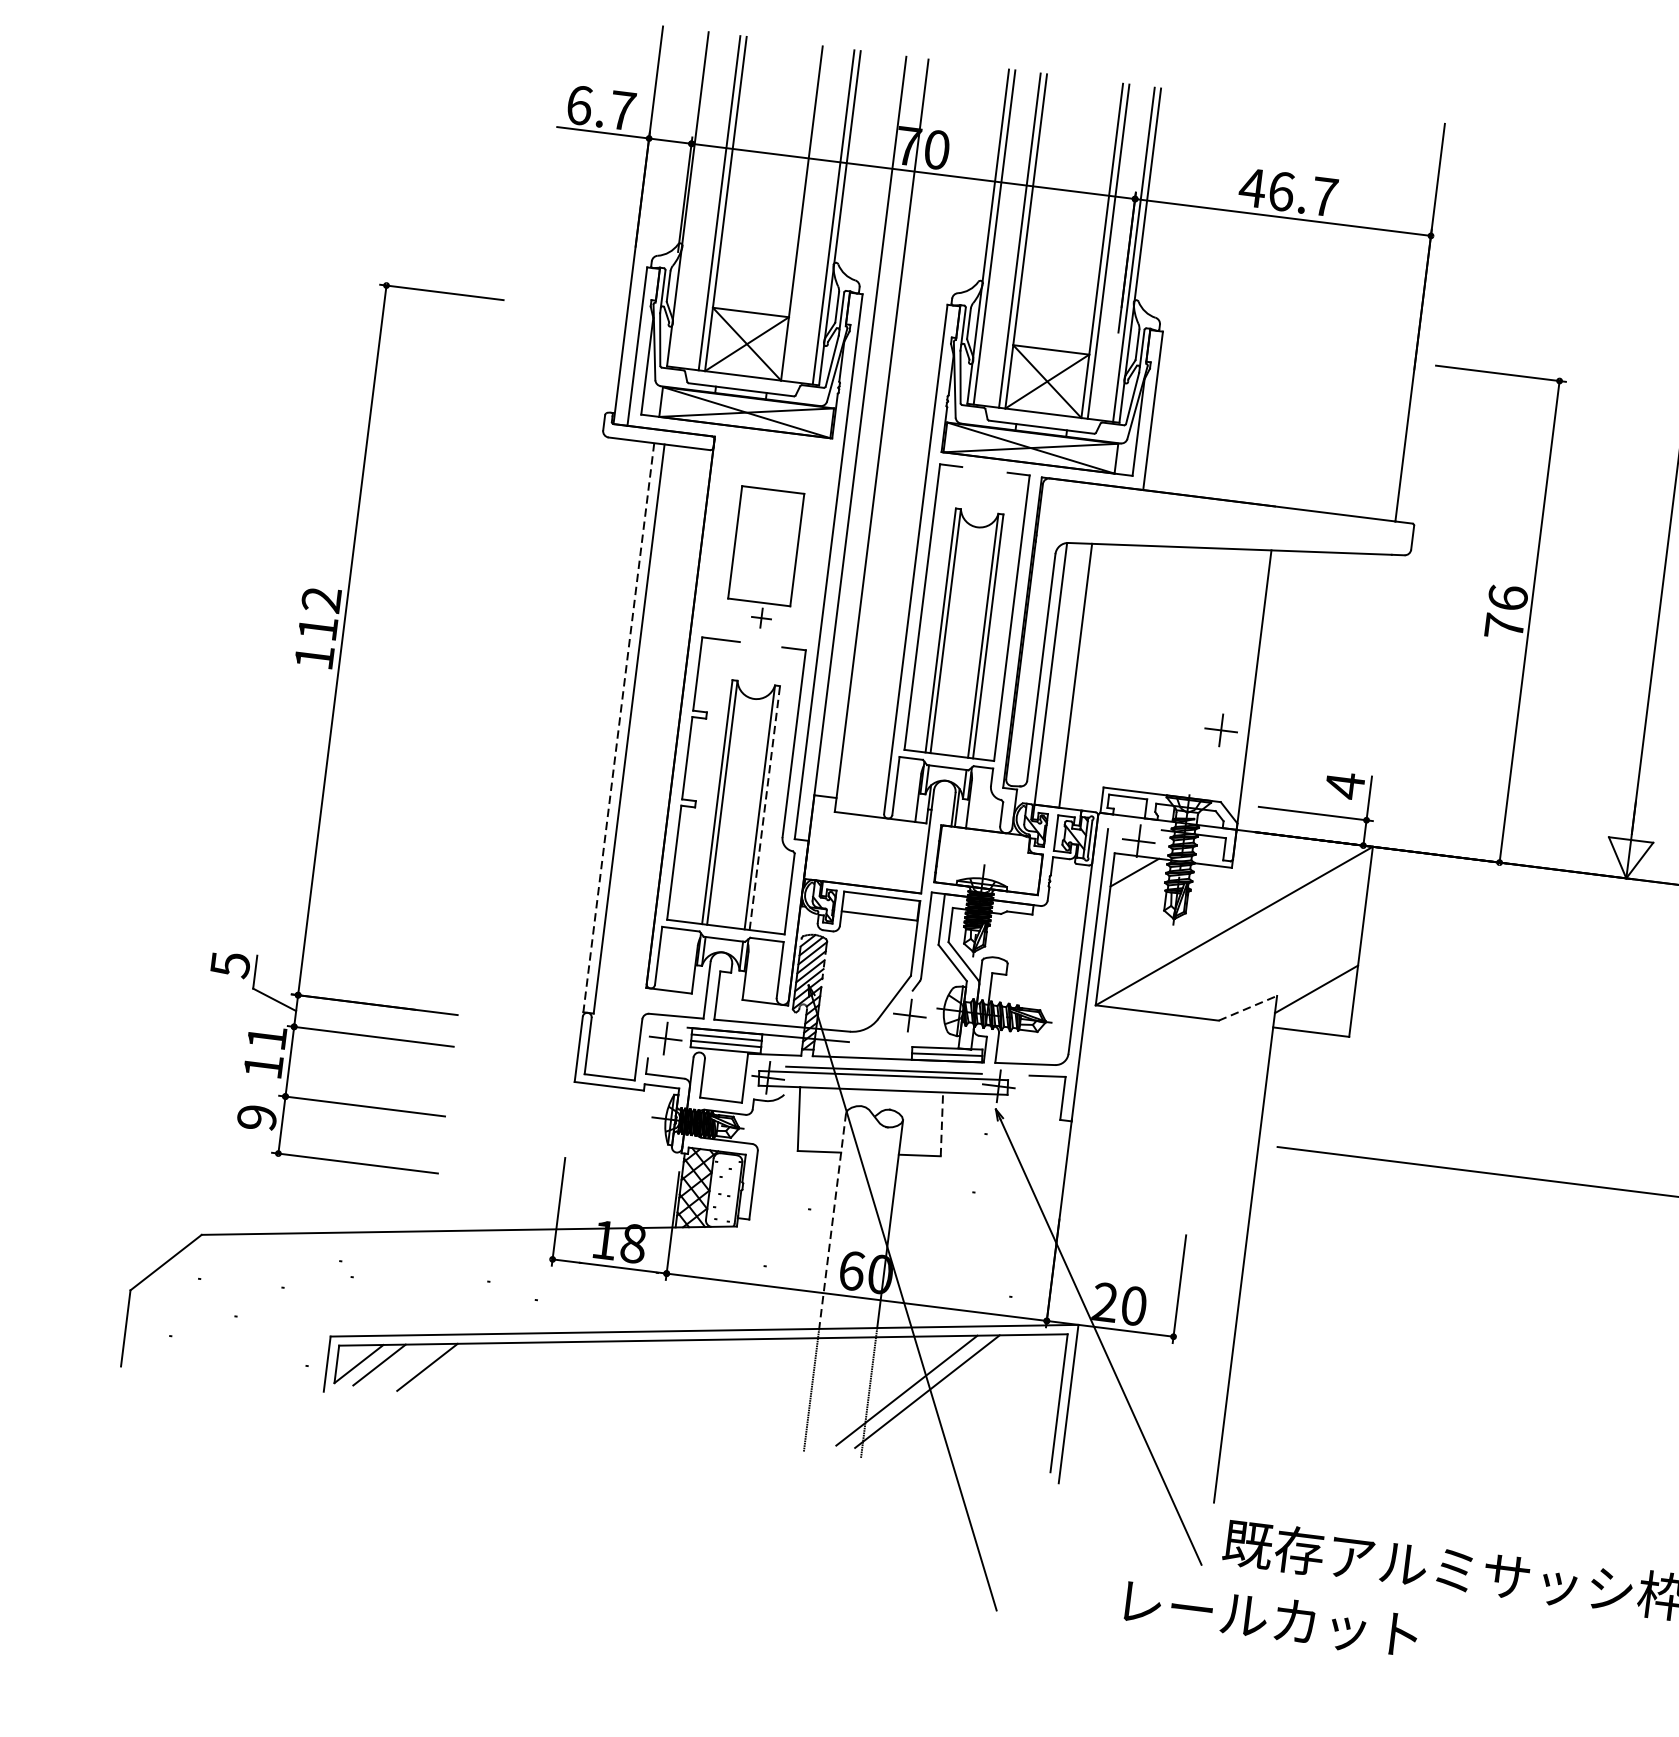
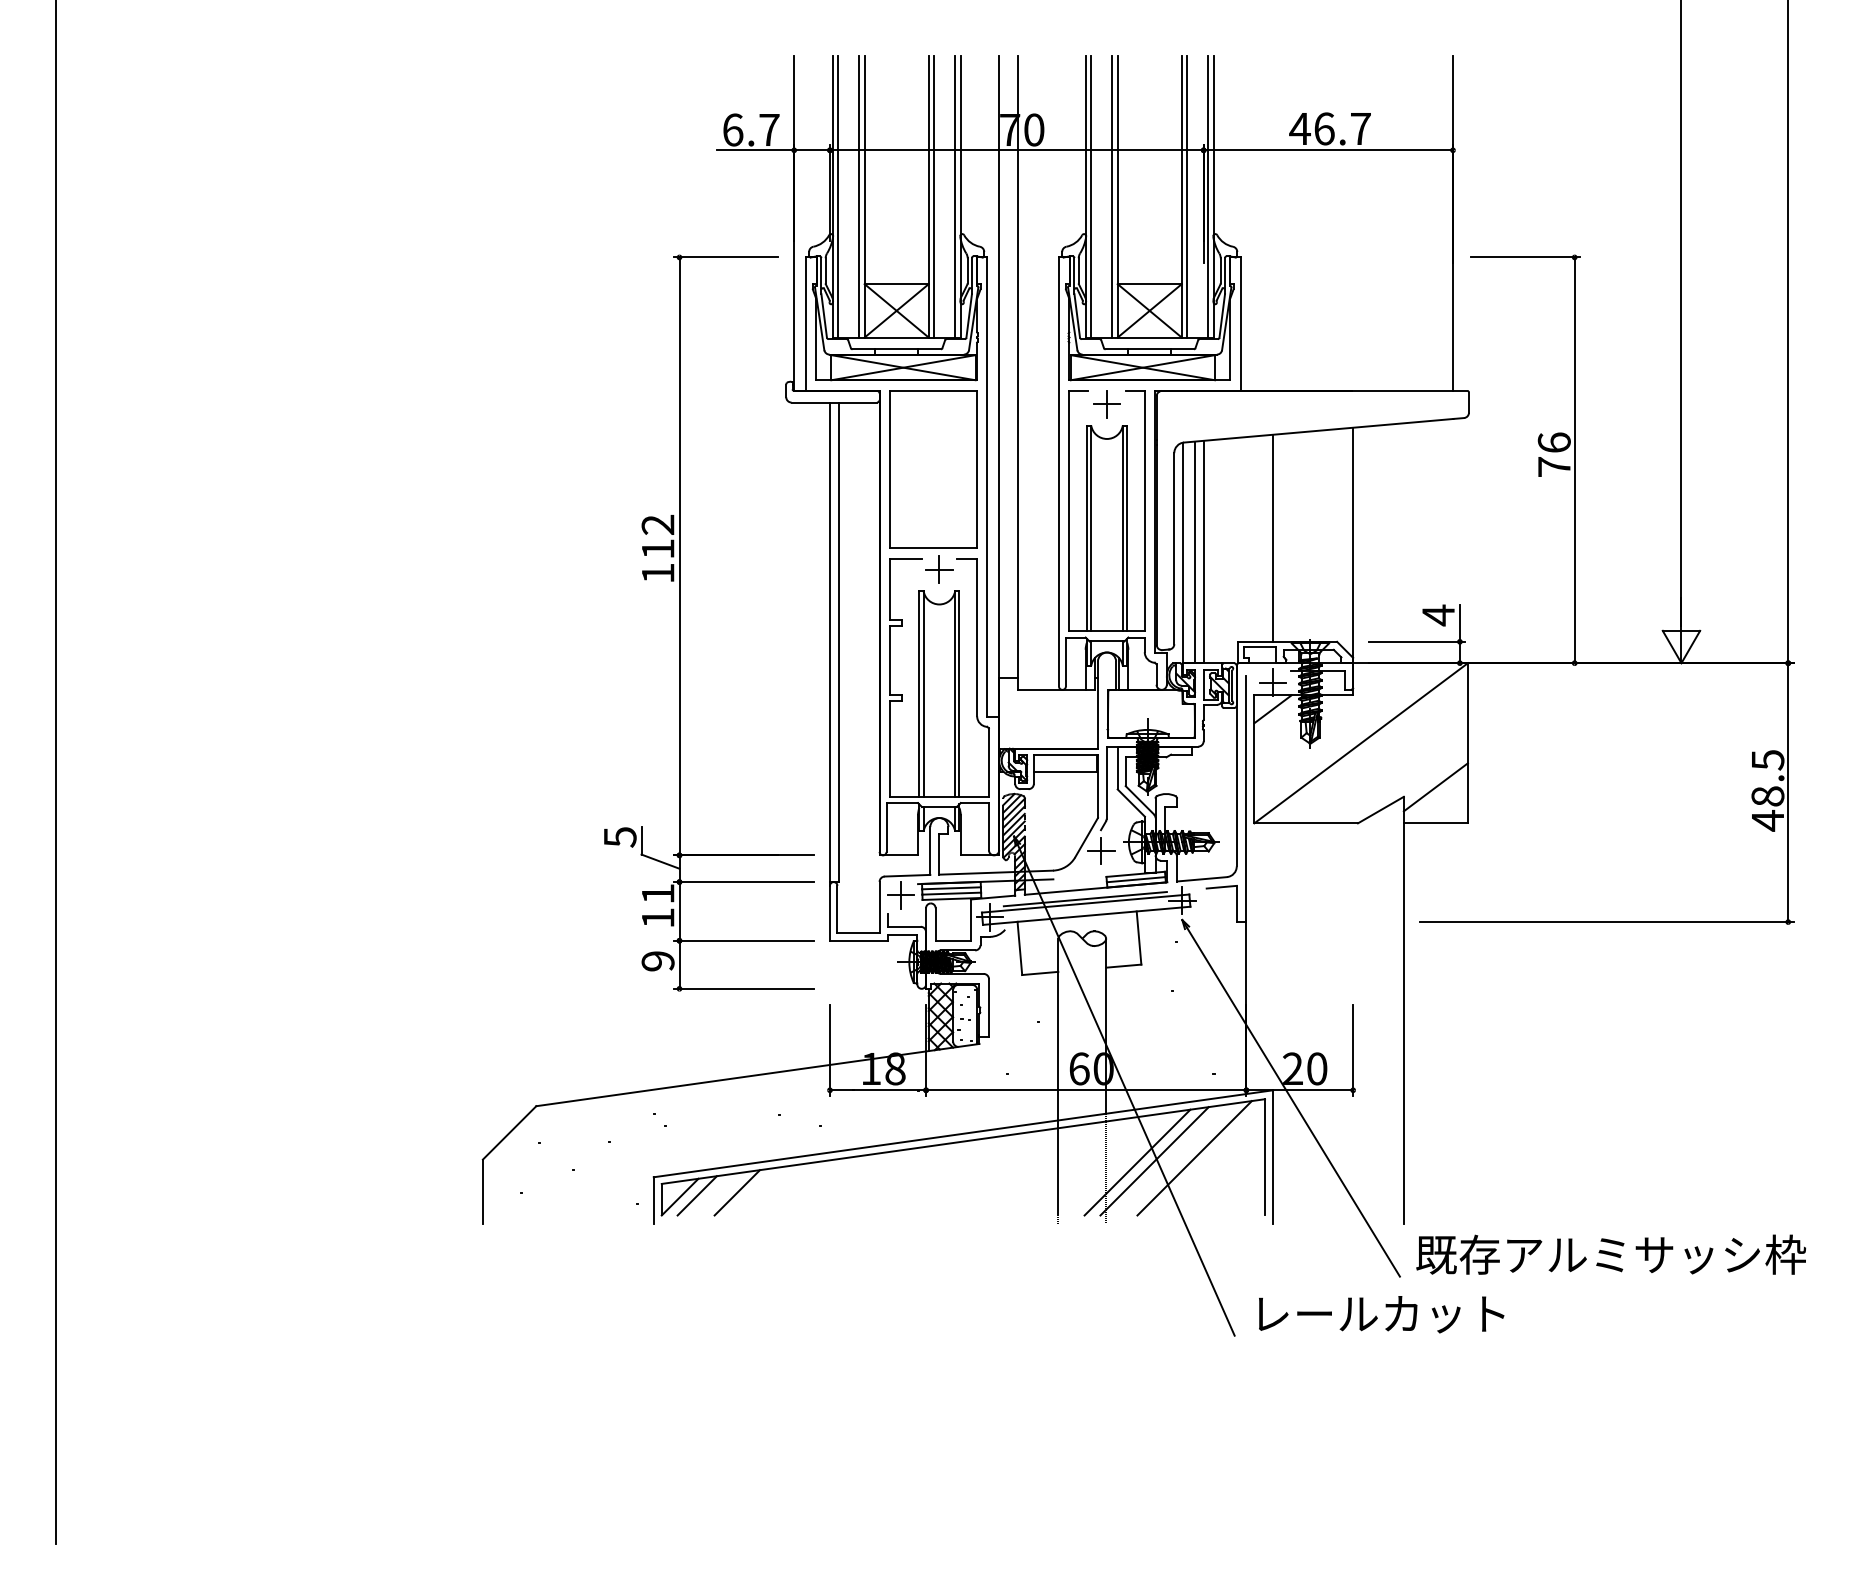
line: (693, 199) -> (837, 196), added
line: (808, 214) -> (934, 196), added
part: (764, 558) -> (933, 486), size x1.67
line: (1160, 668) -> (1273, 537), added
line: (1064, 675) -> (1194, 552), added
part: (333, 718) -> (680, 622), moved
line: (617, 730) -> (829, 644), dashed -> solid
part: (1220, 730) -> (1106, 404), moved
line: (765, 807) -> (959, 693), dashed -> solid
line: (1248, 1007) -> (1381, 809), dashed -> solid
line: (942, 1124) -> (1139, 938), dashed -> solid
line: (832, 1221) -> (1058, 1029), dashed -> solid
line: (975, 1394) -> (1194, 1158), added
text: (1271, 1619) -> (1381, 1314), moved

